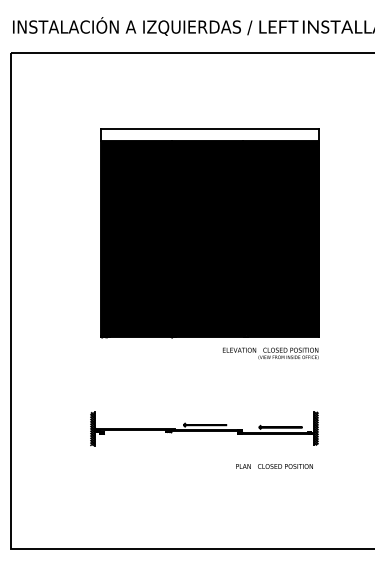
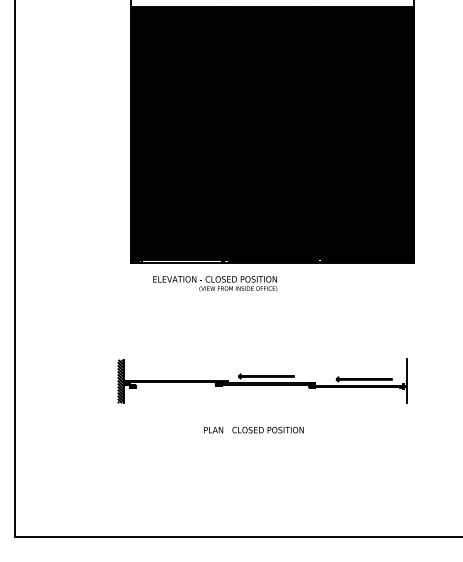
text: (270, 353) -> (215, 283), moved
hatch: (315, 428) -> (409, 380), removed
text: (274, 466) -> (253, 430), moved

